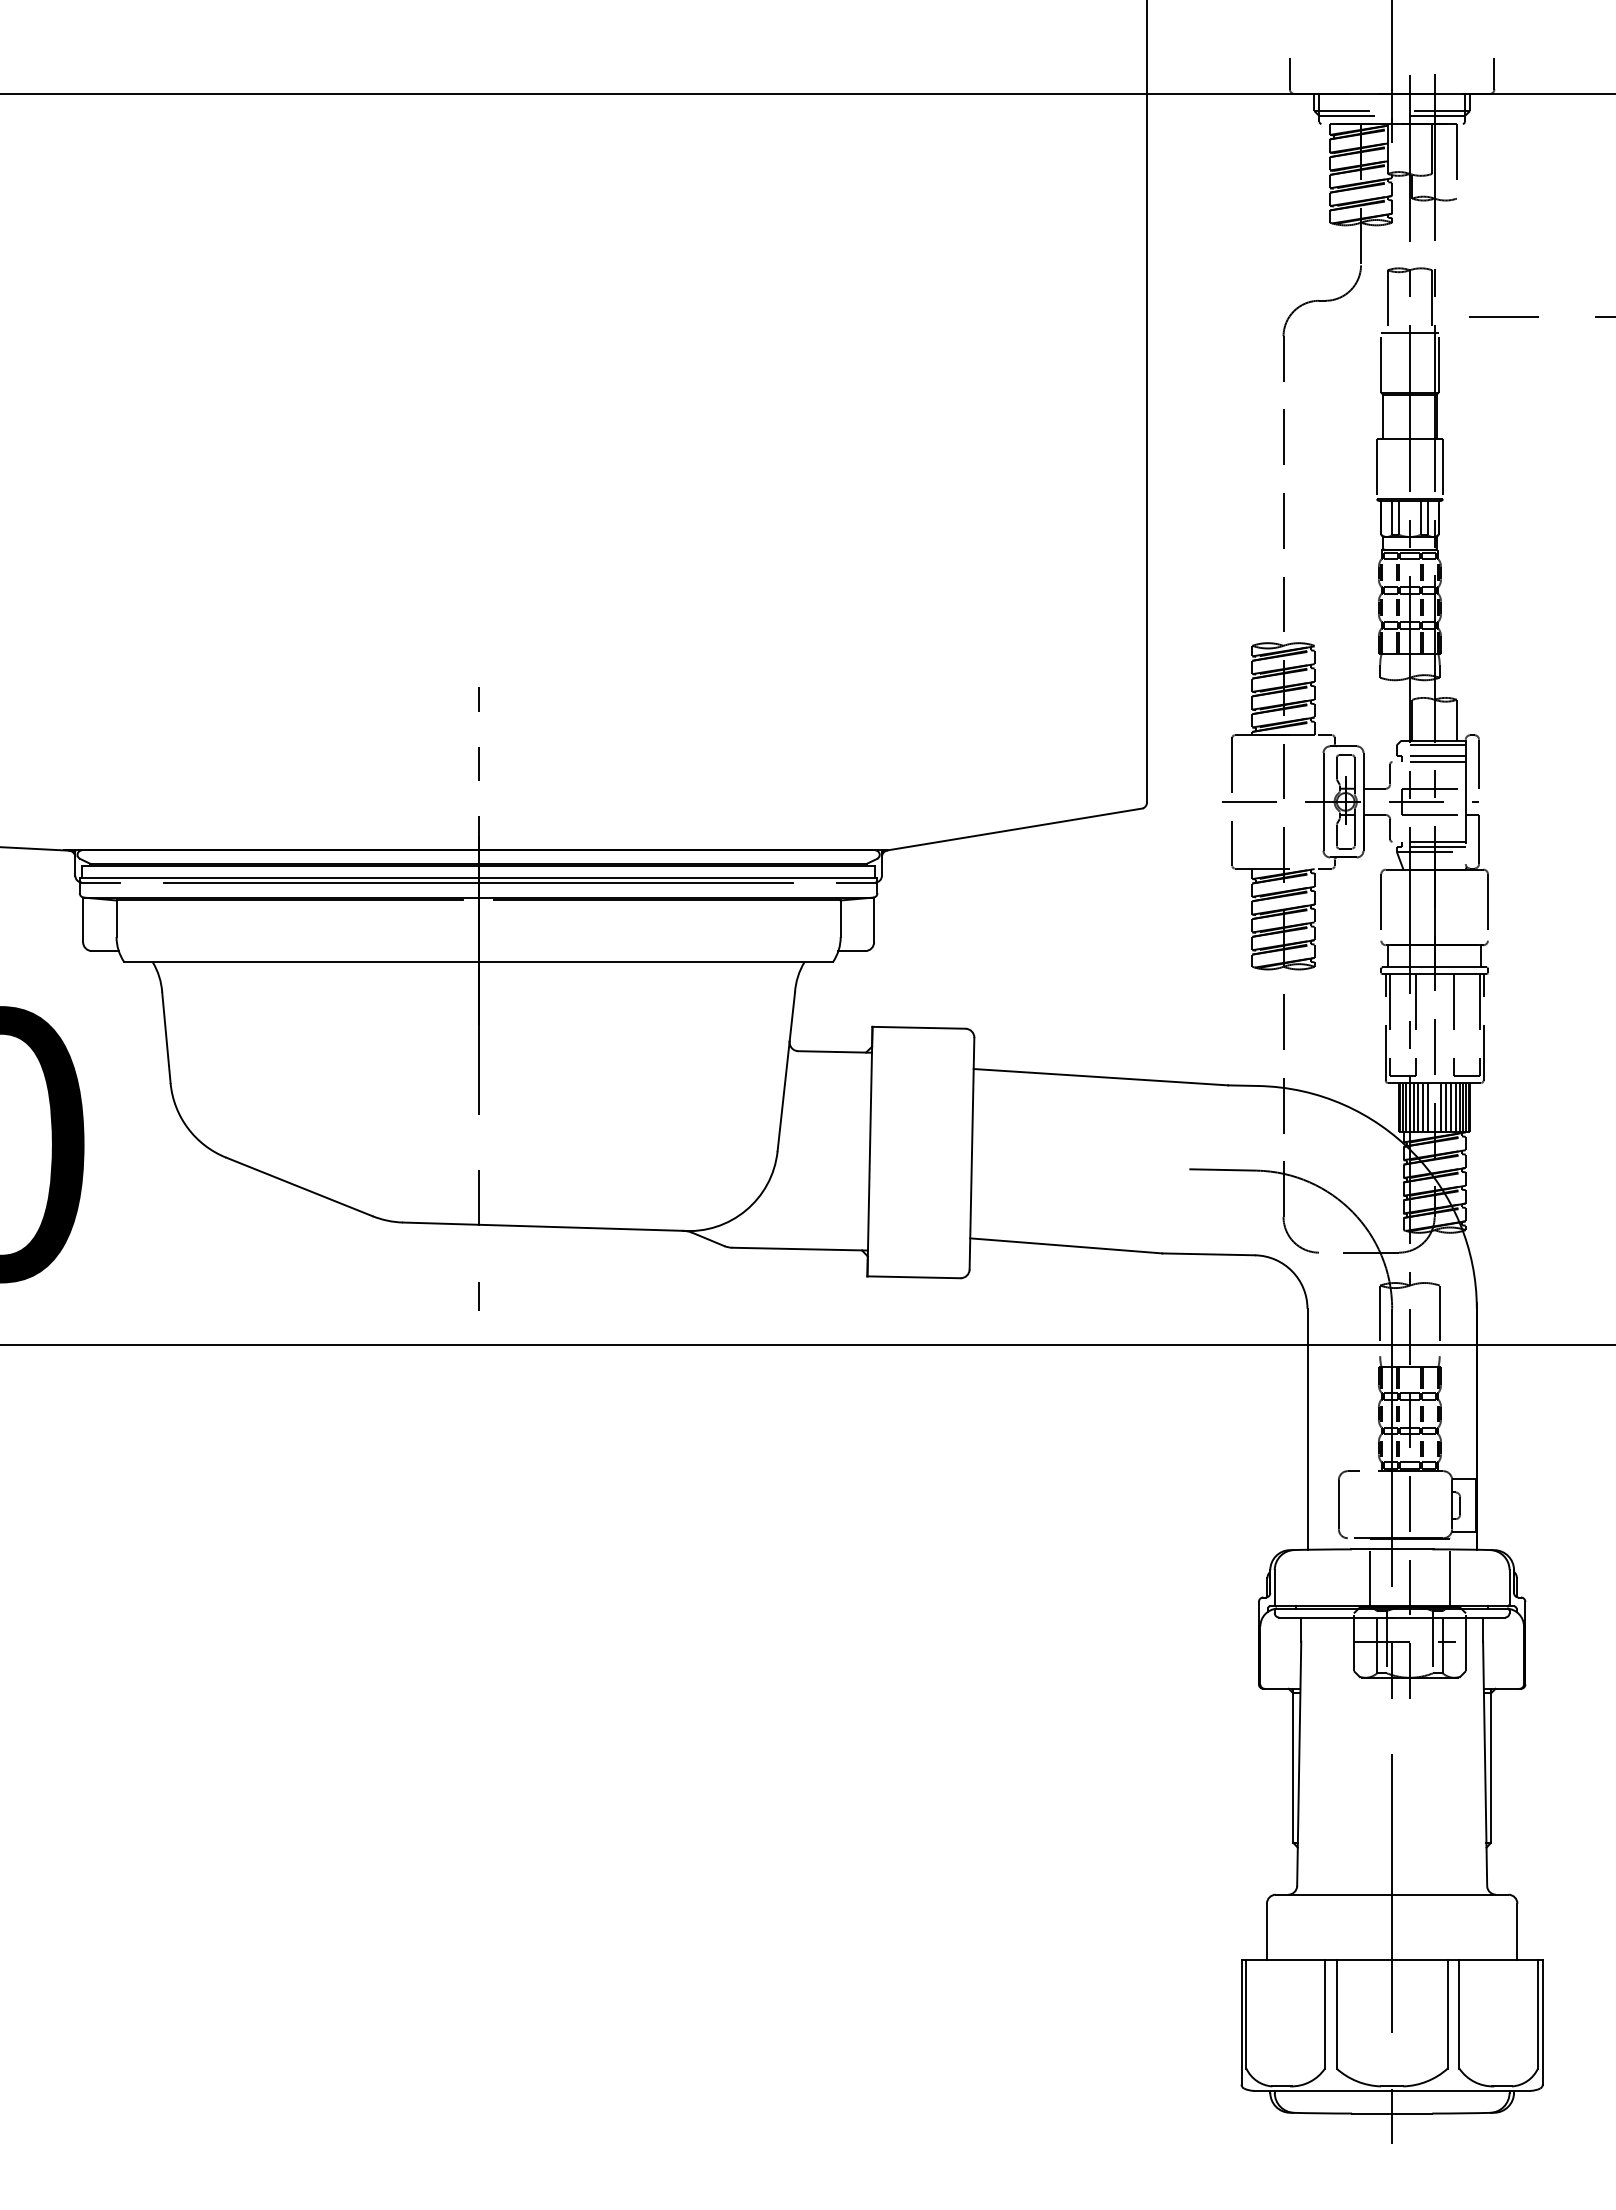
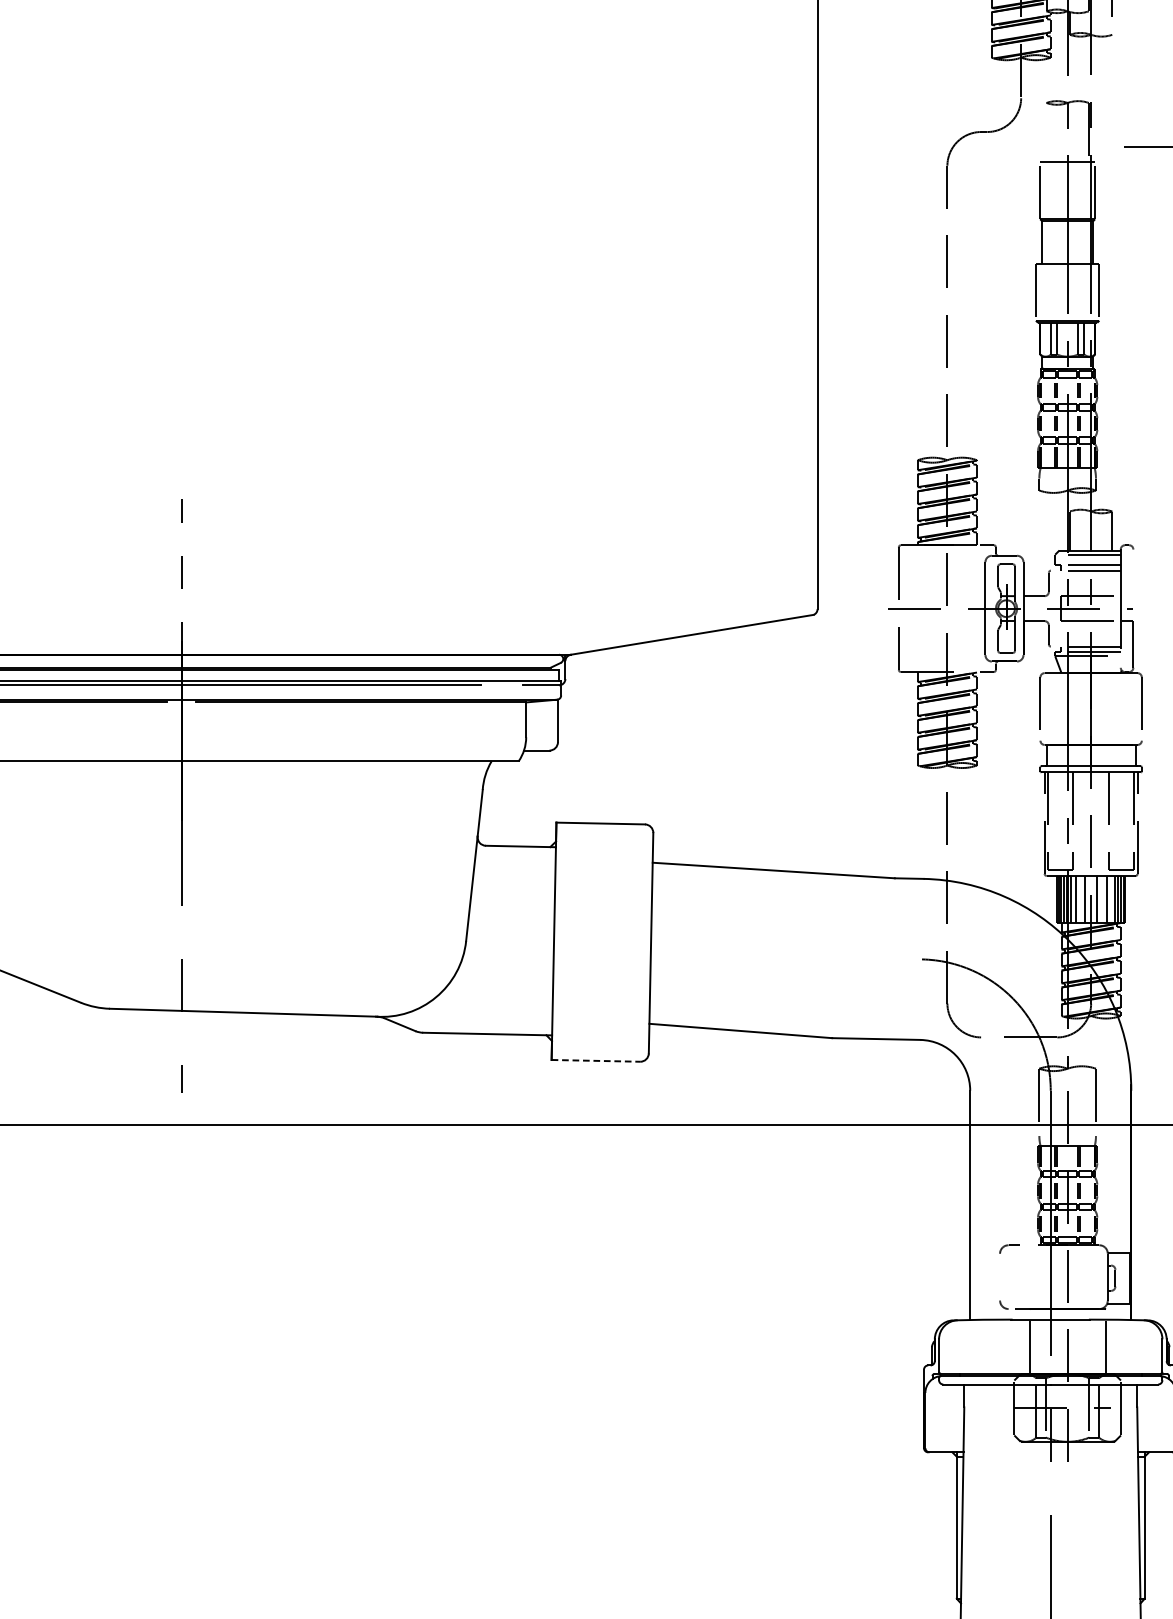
line: (1387, 301) -> (1046, 132), removed
line: (1479, 763) -> (1133, 572), removed
line: (1423, 1107) -> (1080, 899), removed
line: (1446, 1107) -> (1102, 899), removed
line: (1455, 1107) -> (1110, 899), removed
line: (1222, 1169) -> (889, 958), removed
line: (913, 1277) -> (595, 1061), solid -> dashed
line: (1338, 1504) -> (999, 1276), removed

